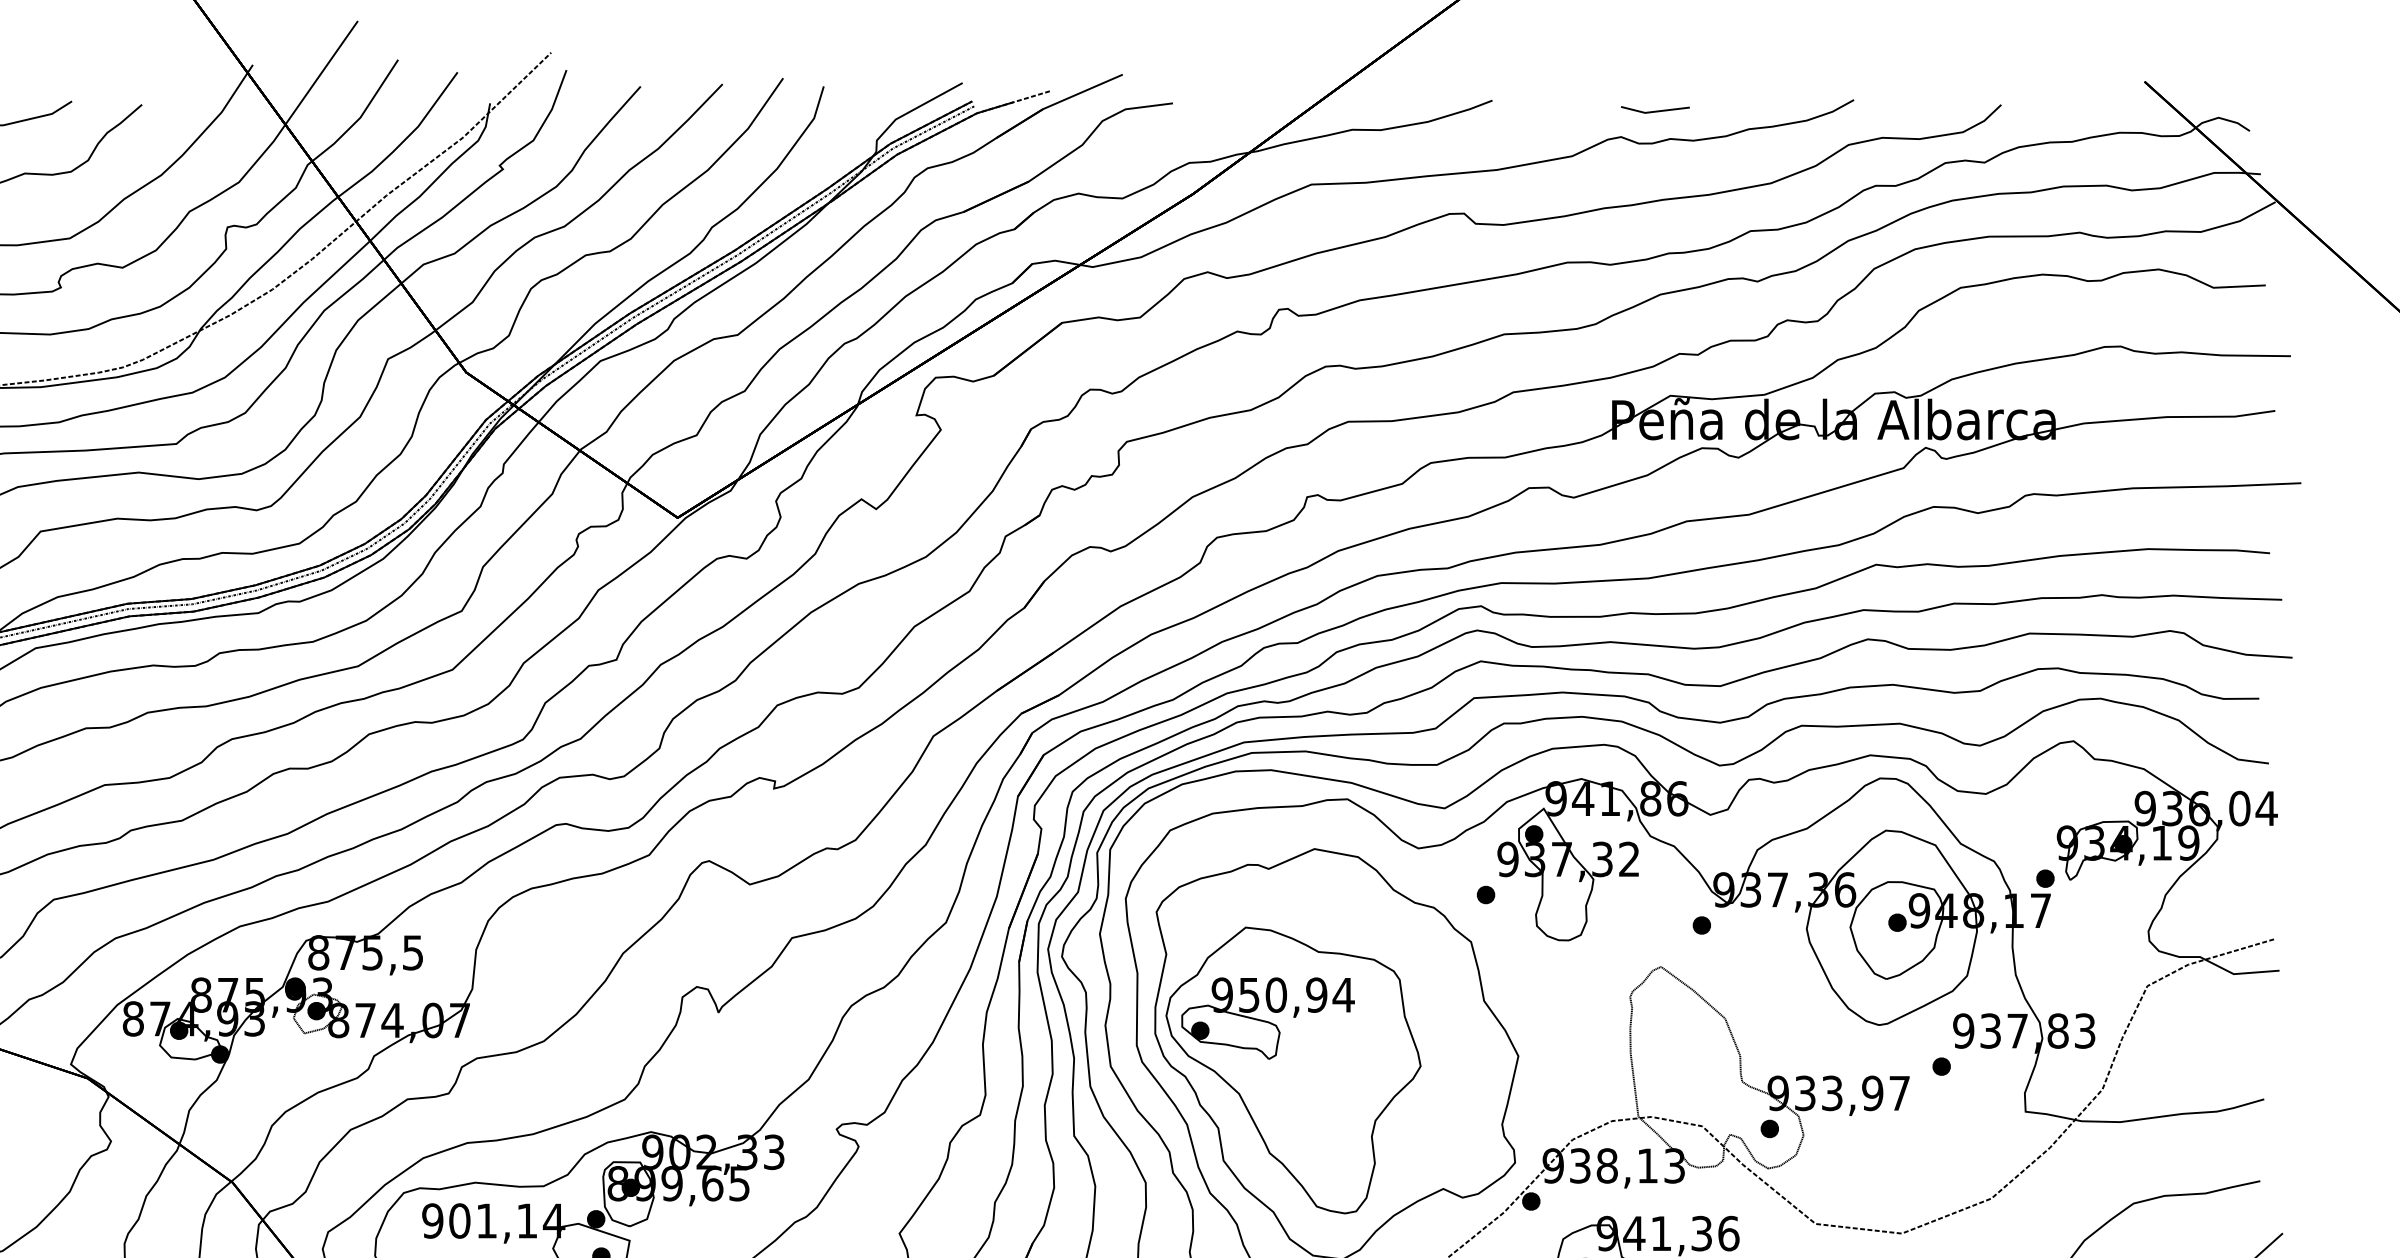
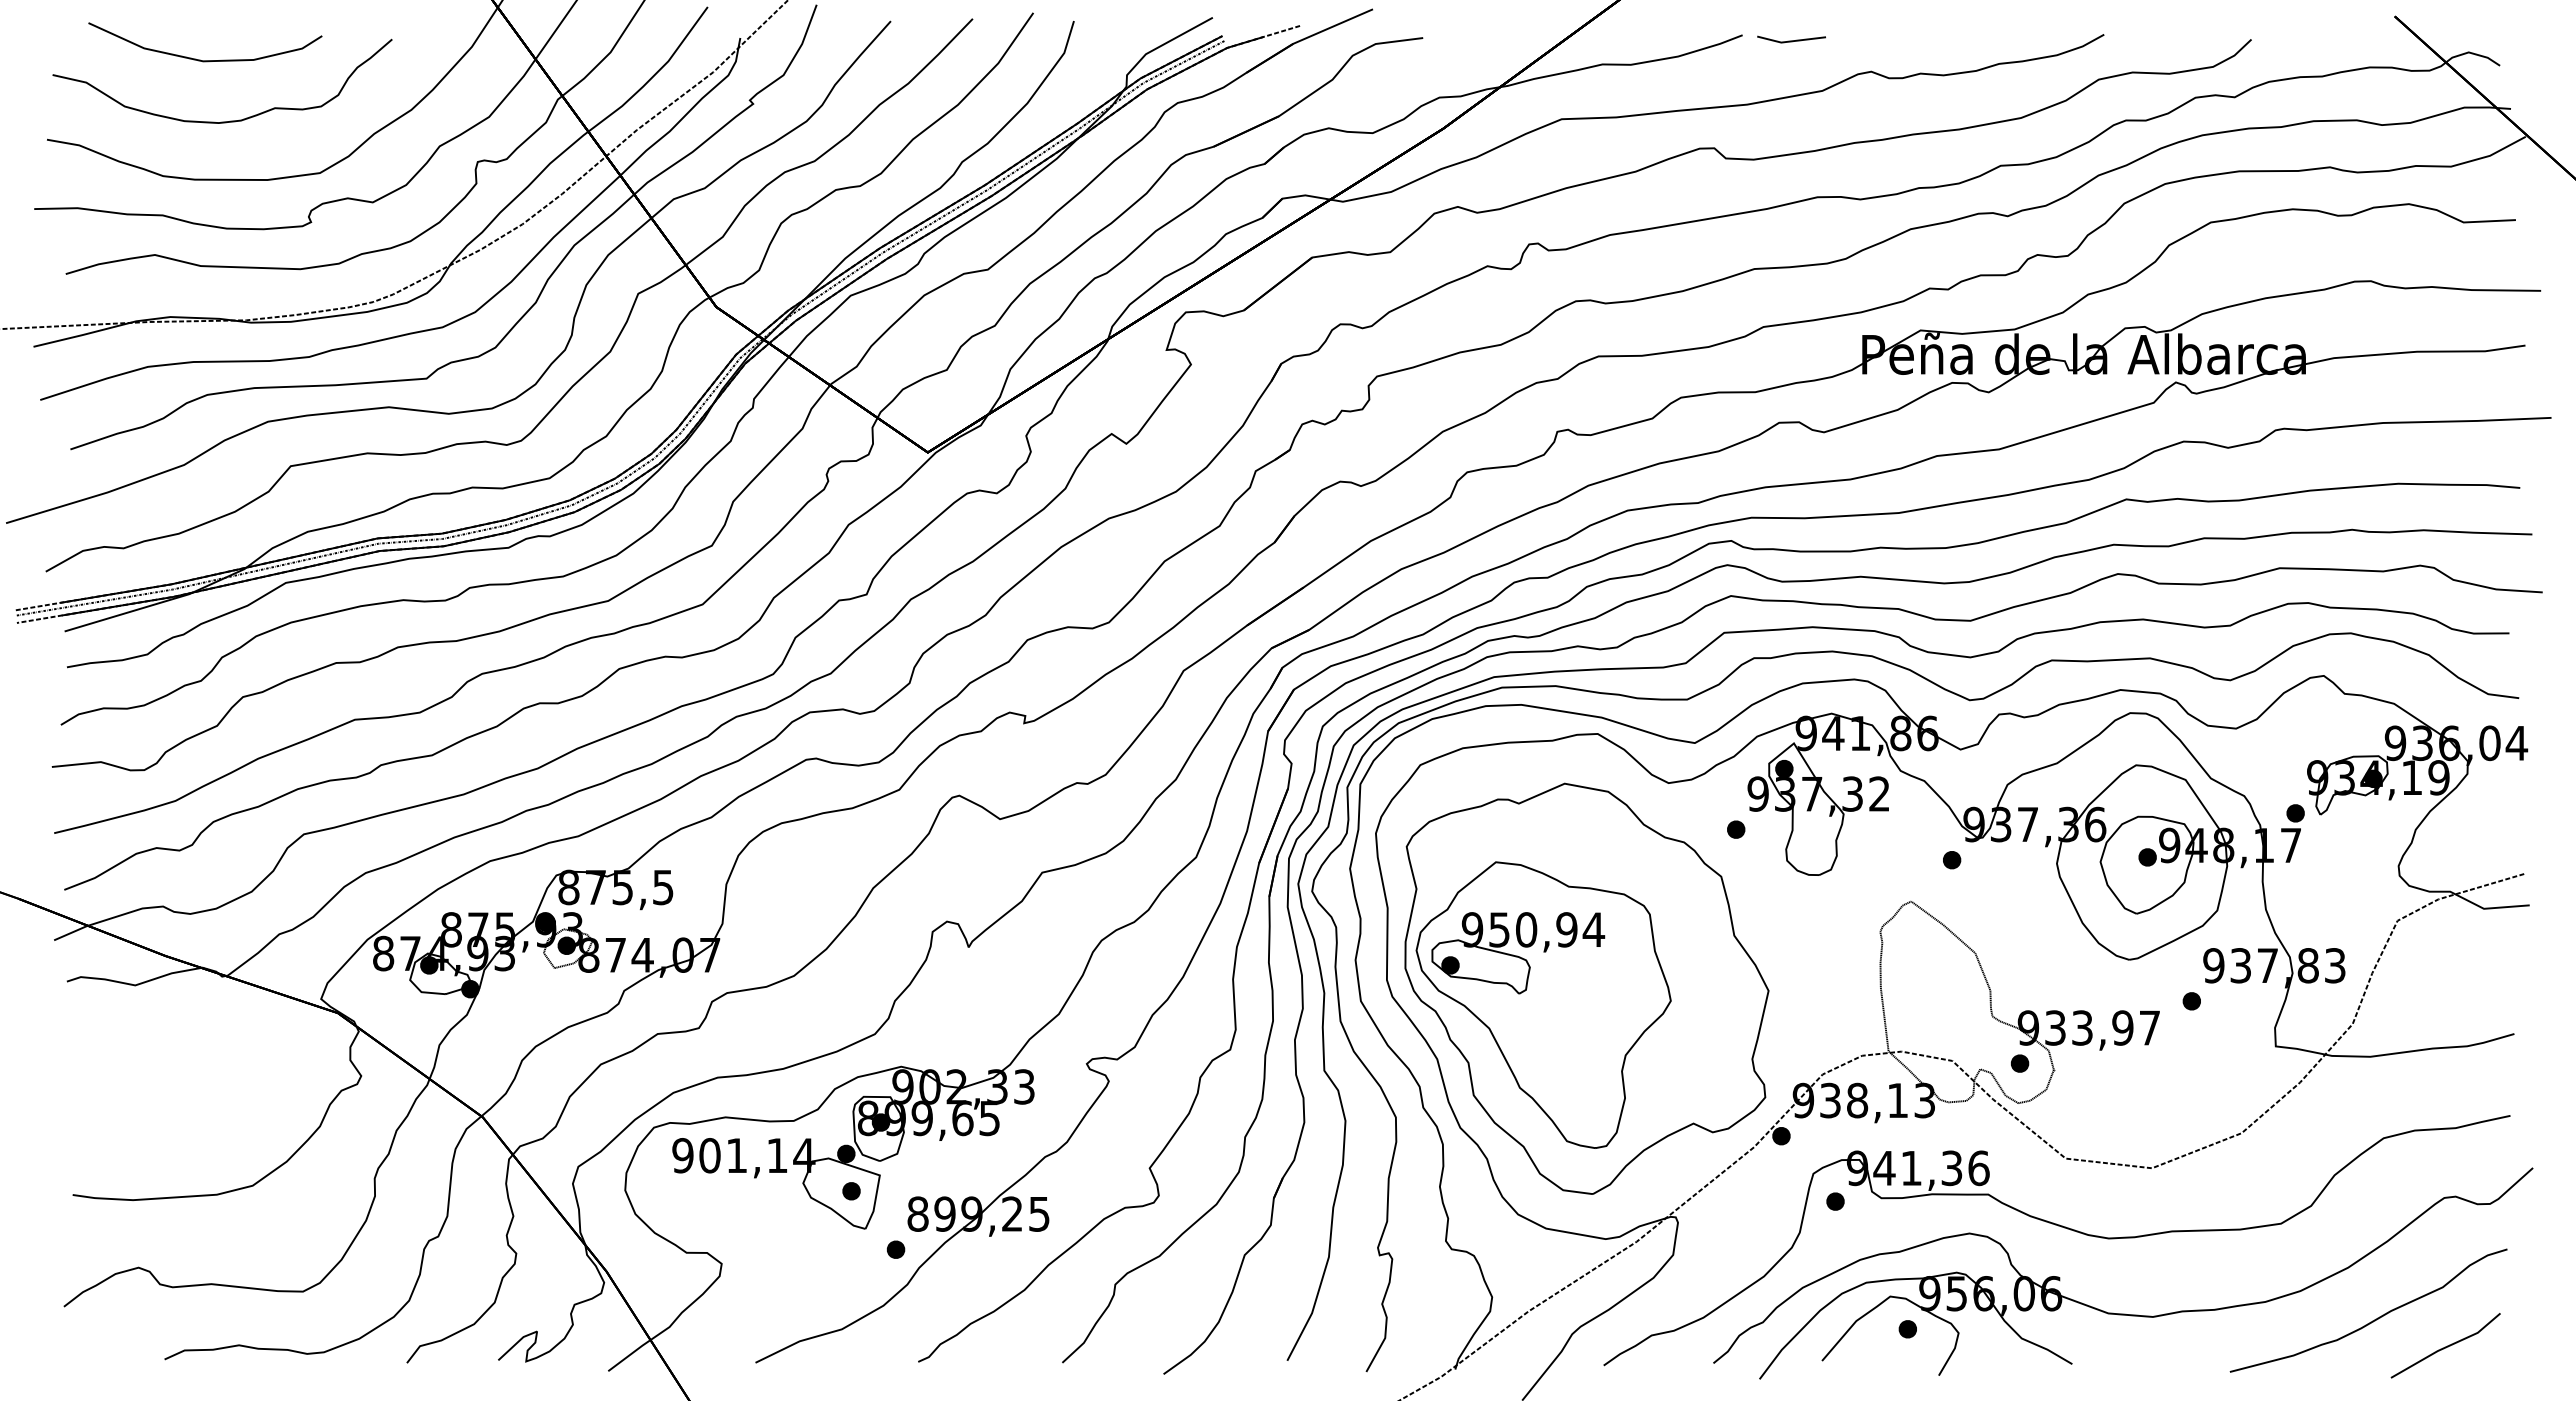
line: (1655, 110) -> (1791, 40), moved

